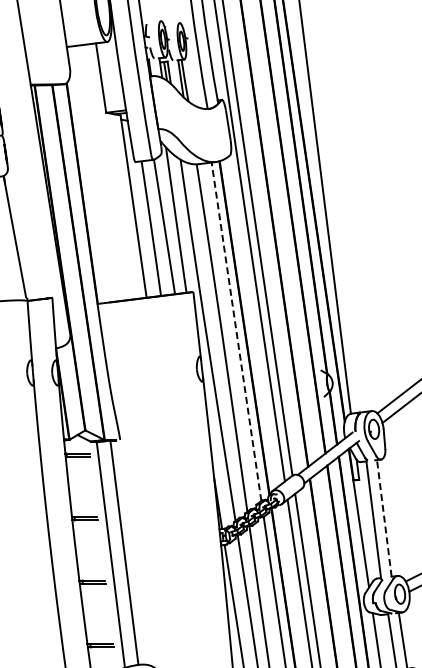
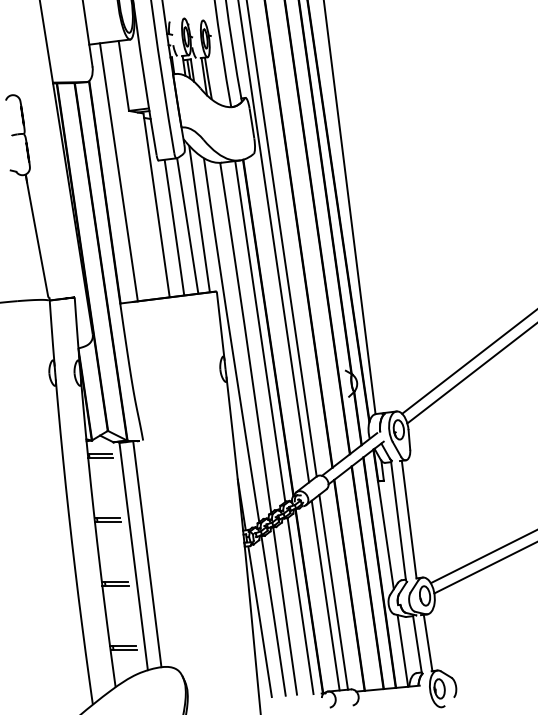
line: (95, 173) -> (118, 172), added
line: (236, 331) -> (260, 331), dashed -> solid
line: (384, 518) -> (409, 519), dashed -> solid

